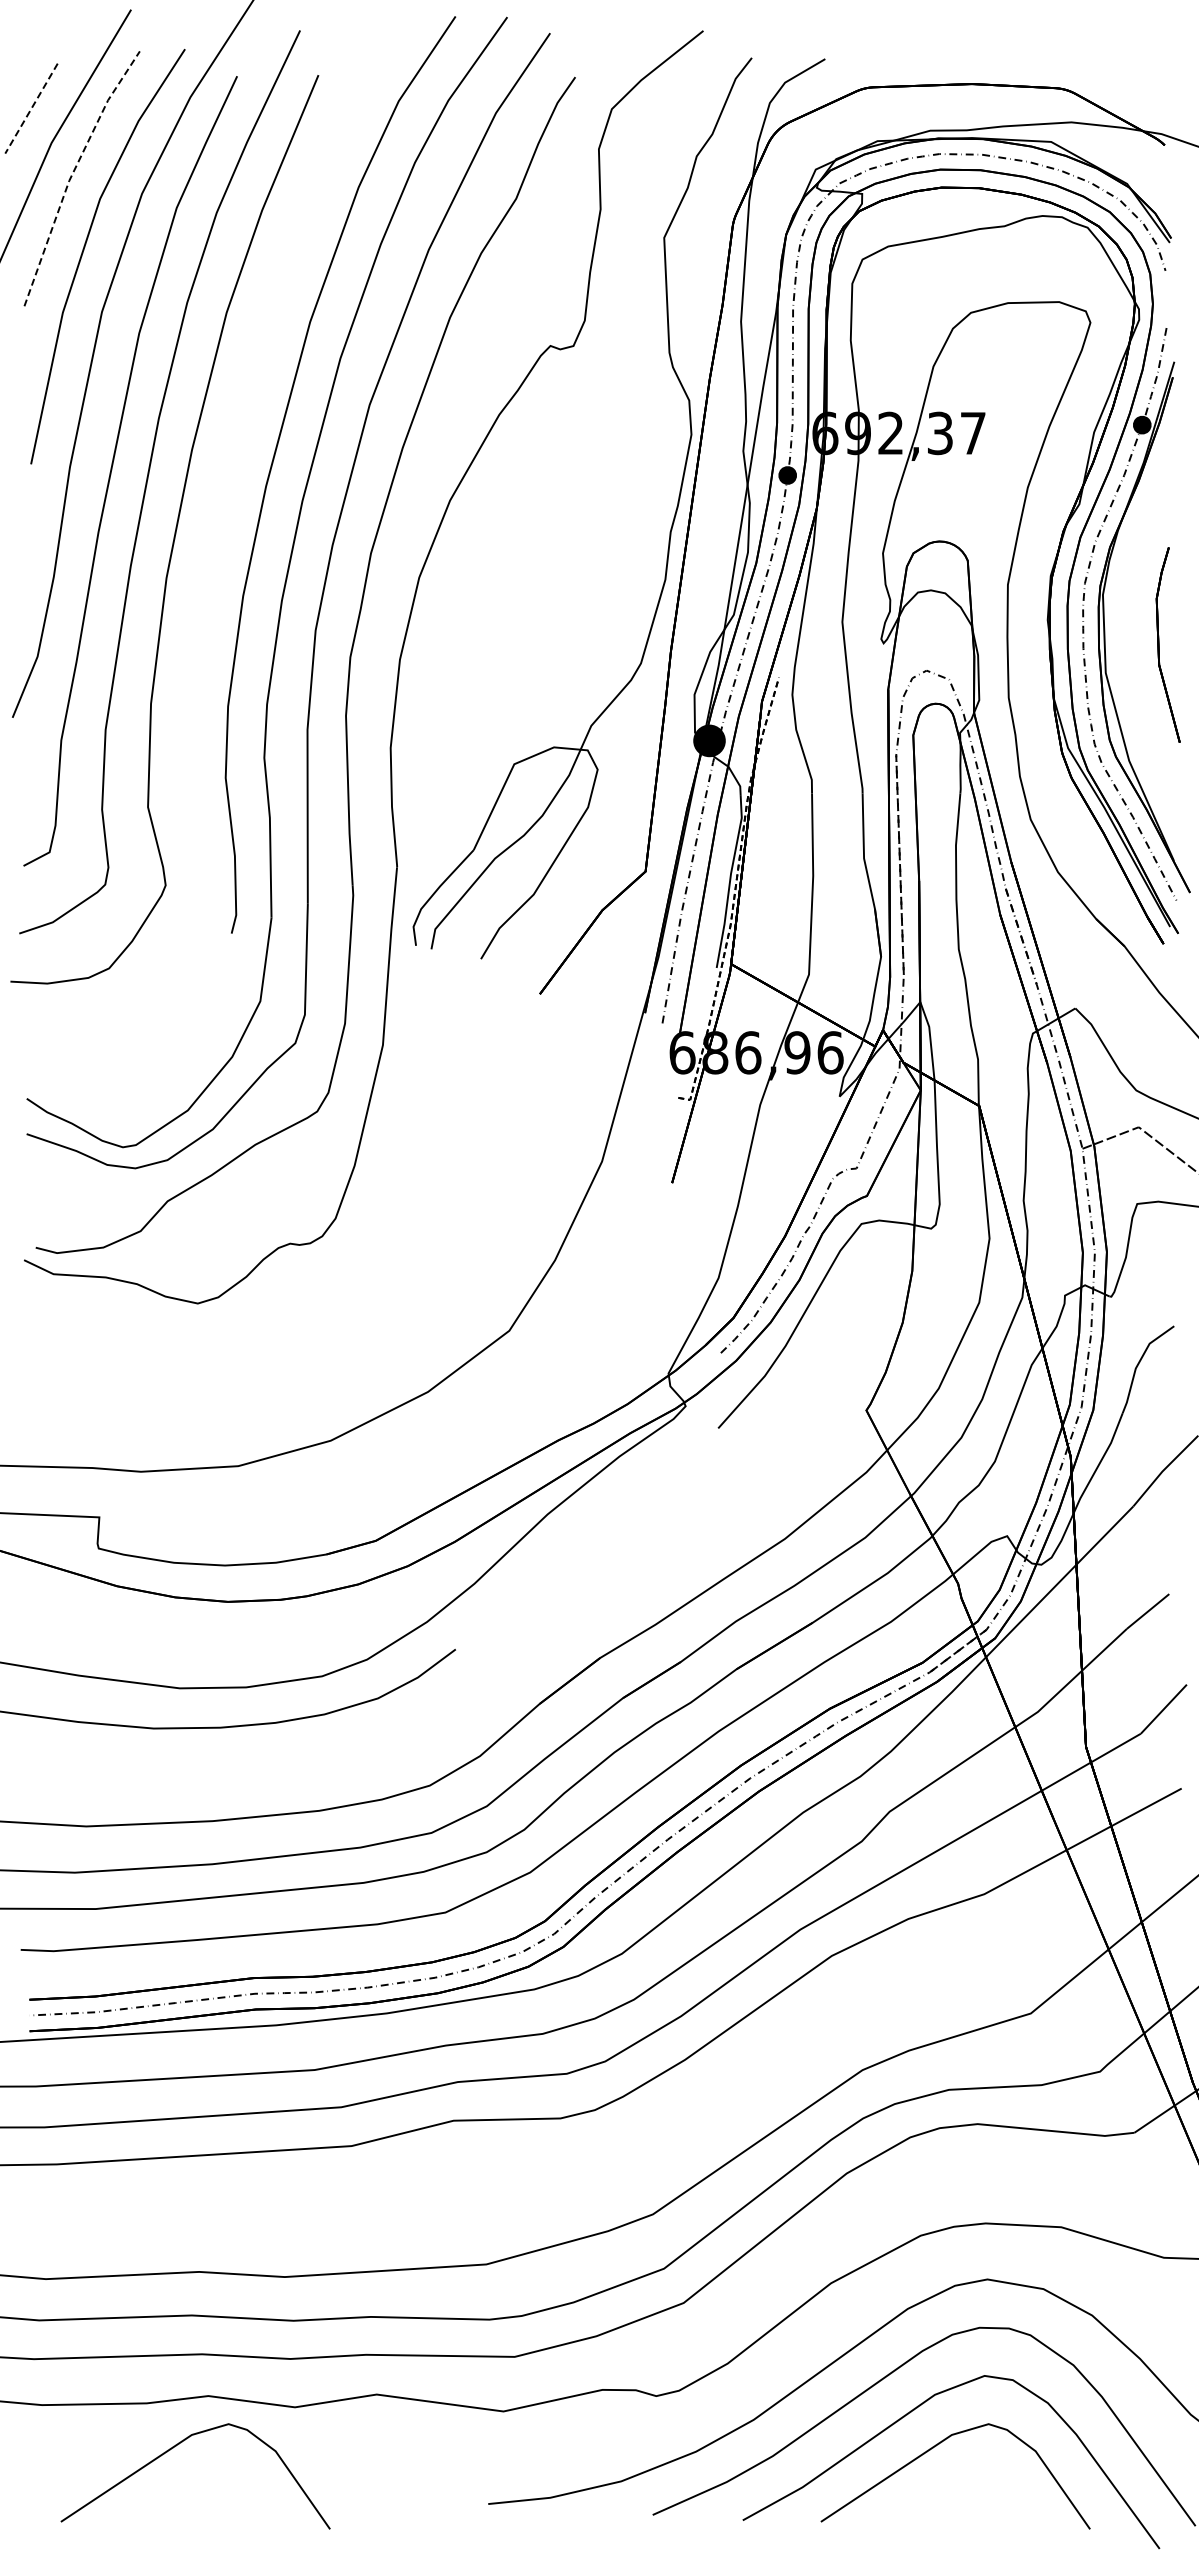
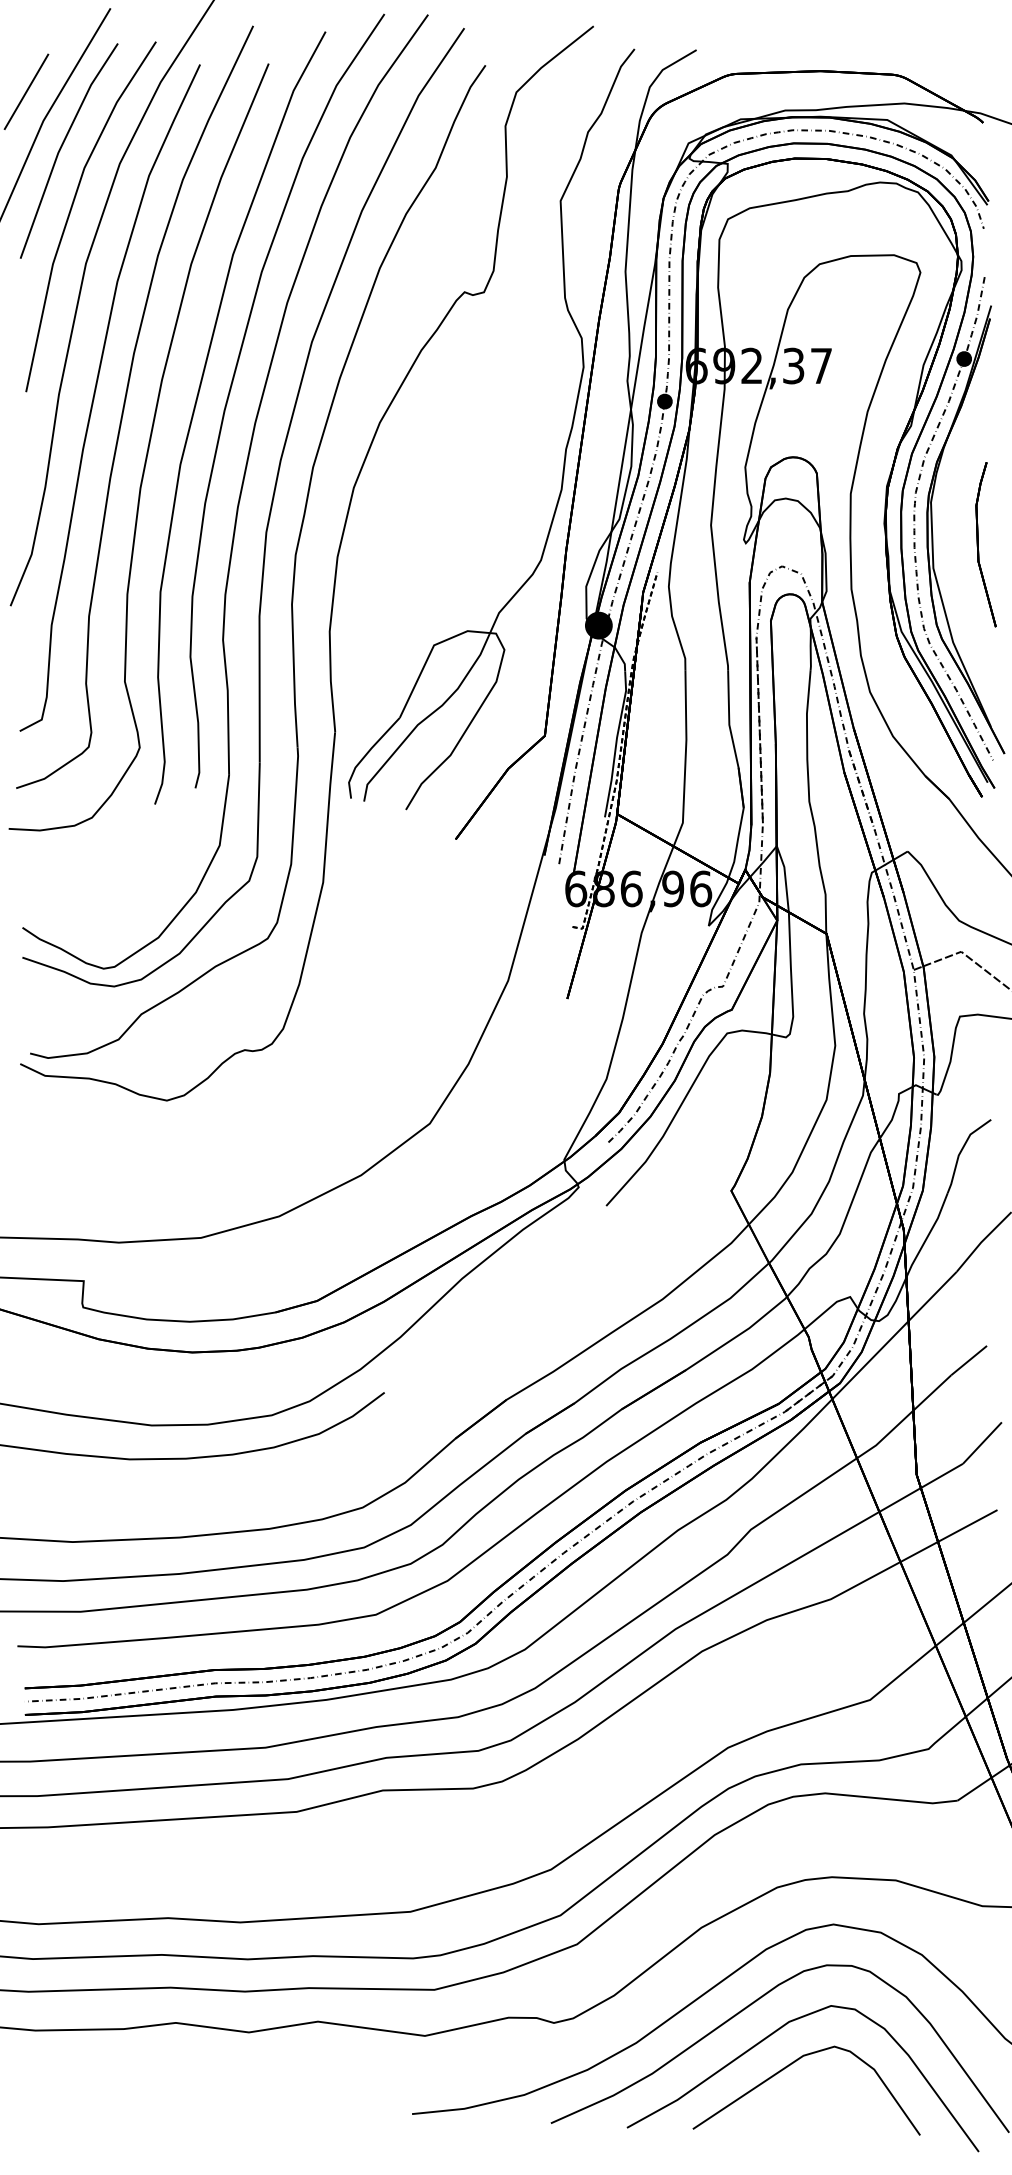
line: (31, 109) -> (26, 92), dashed -> solid
line: (72, 173) -> (61, 146), dashed -> solid
curve: (232, 480) -> (196, 405), added
curve: (176, 2446) -> (148, 2065), removed

